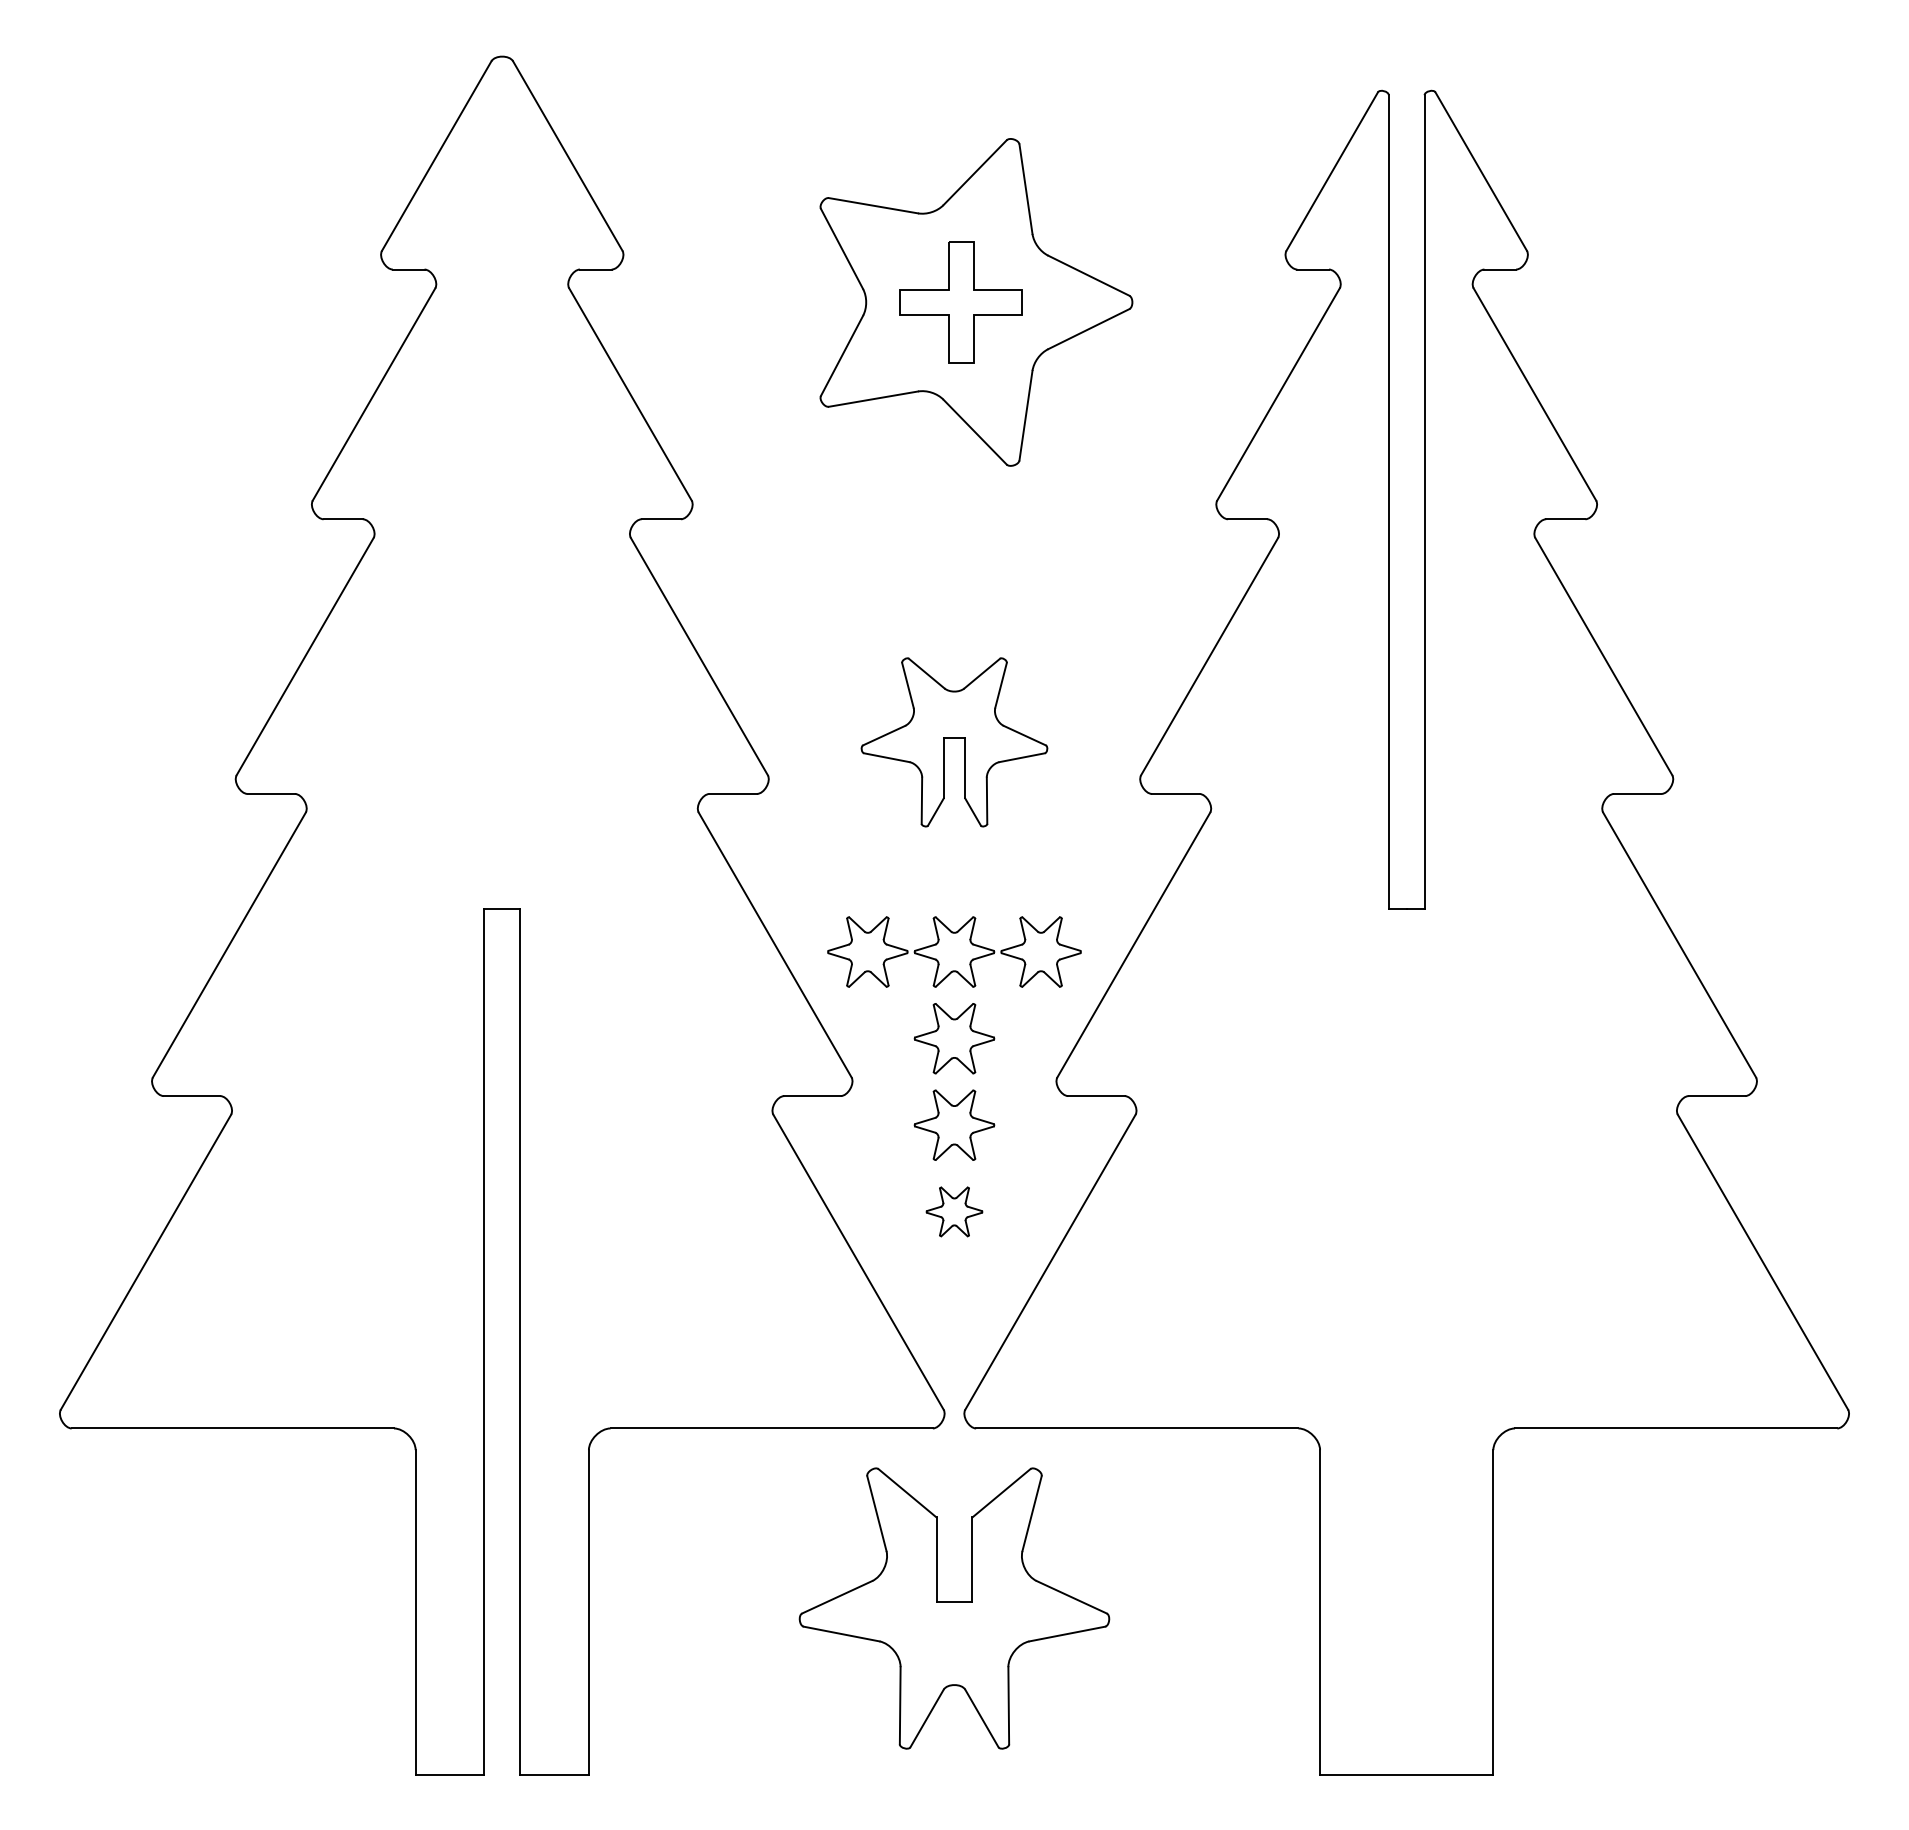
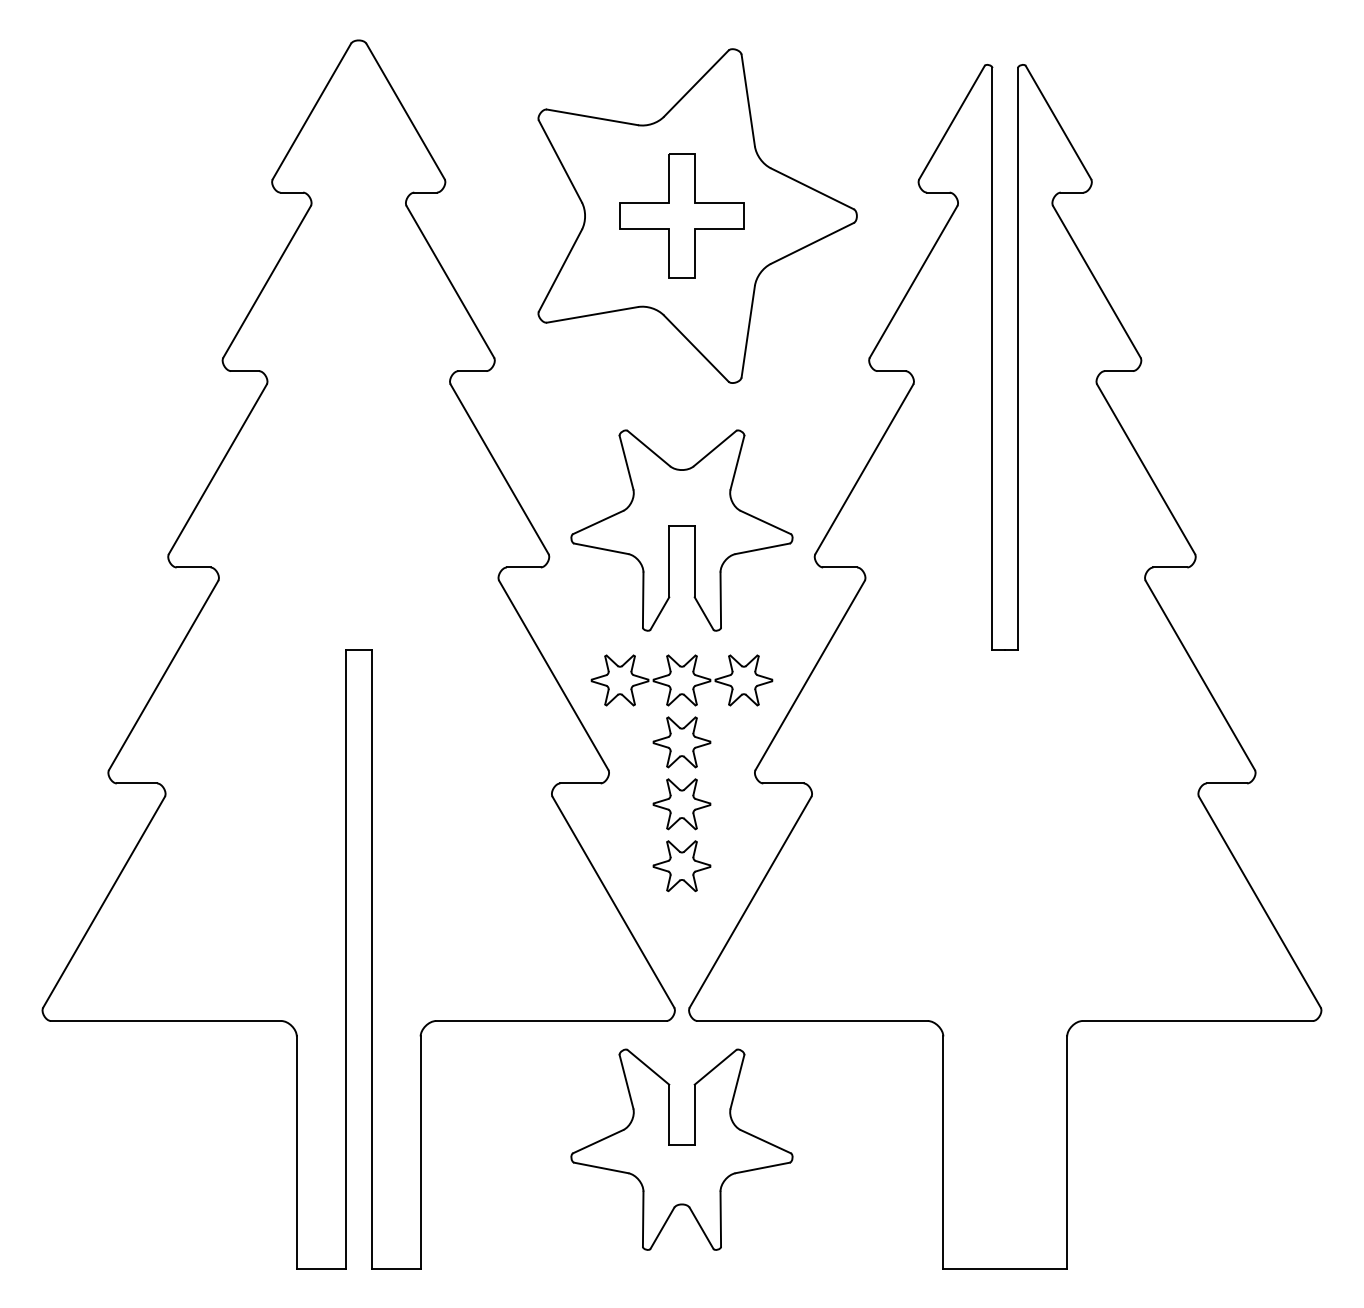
part: (976, 302) -> (697, 216), size x1.43
part: (954, 742) -> (682, 530), size x1.67
part: (954, 1211) -> (682, 865), size x1.43

